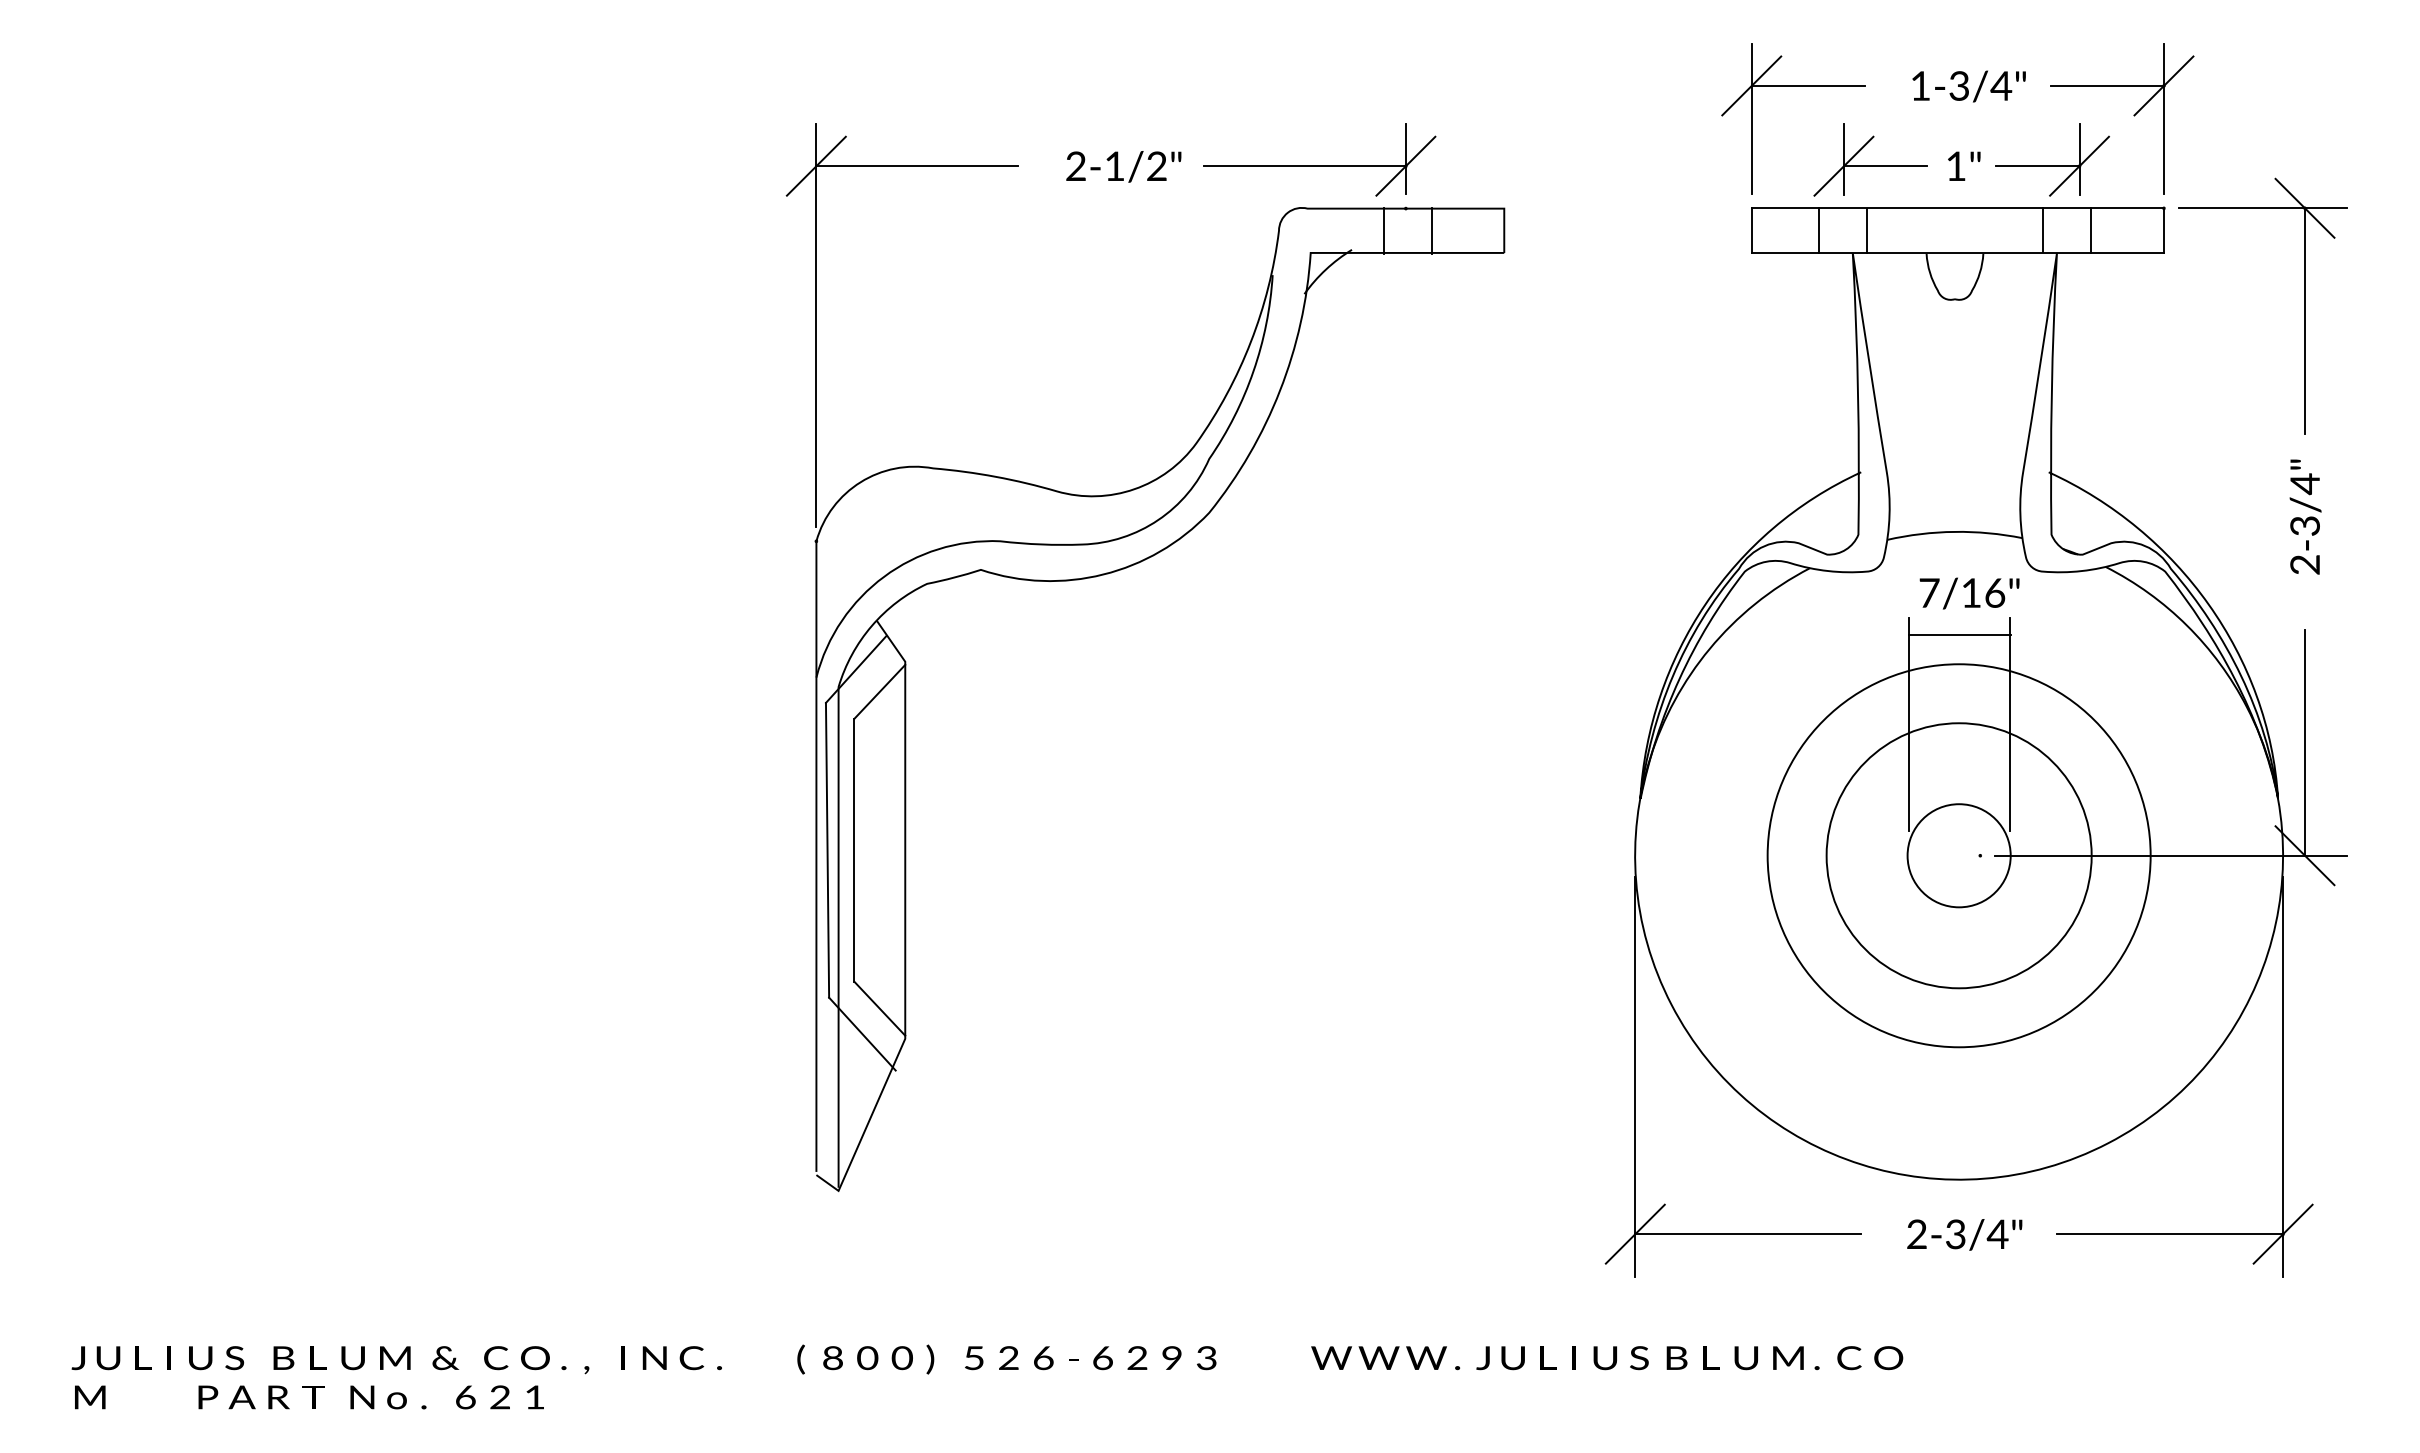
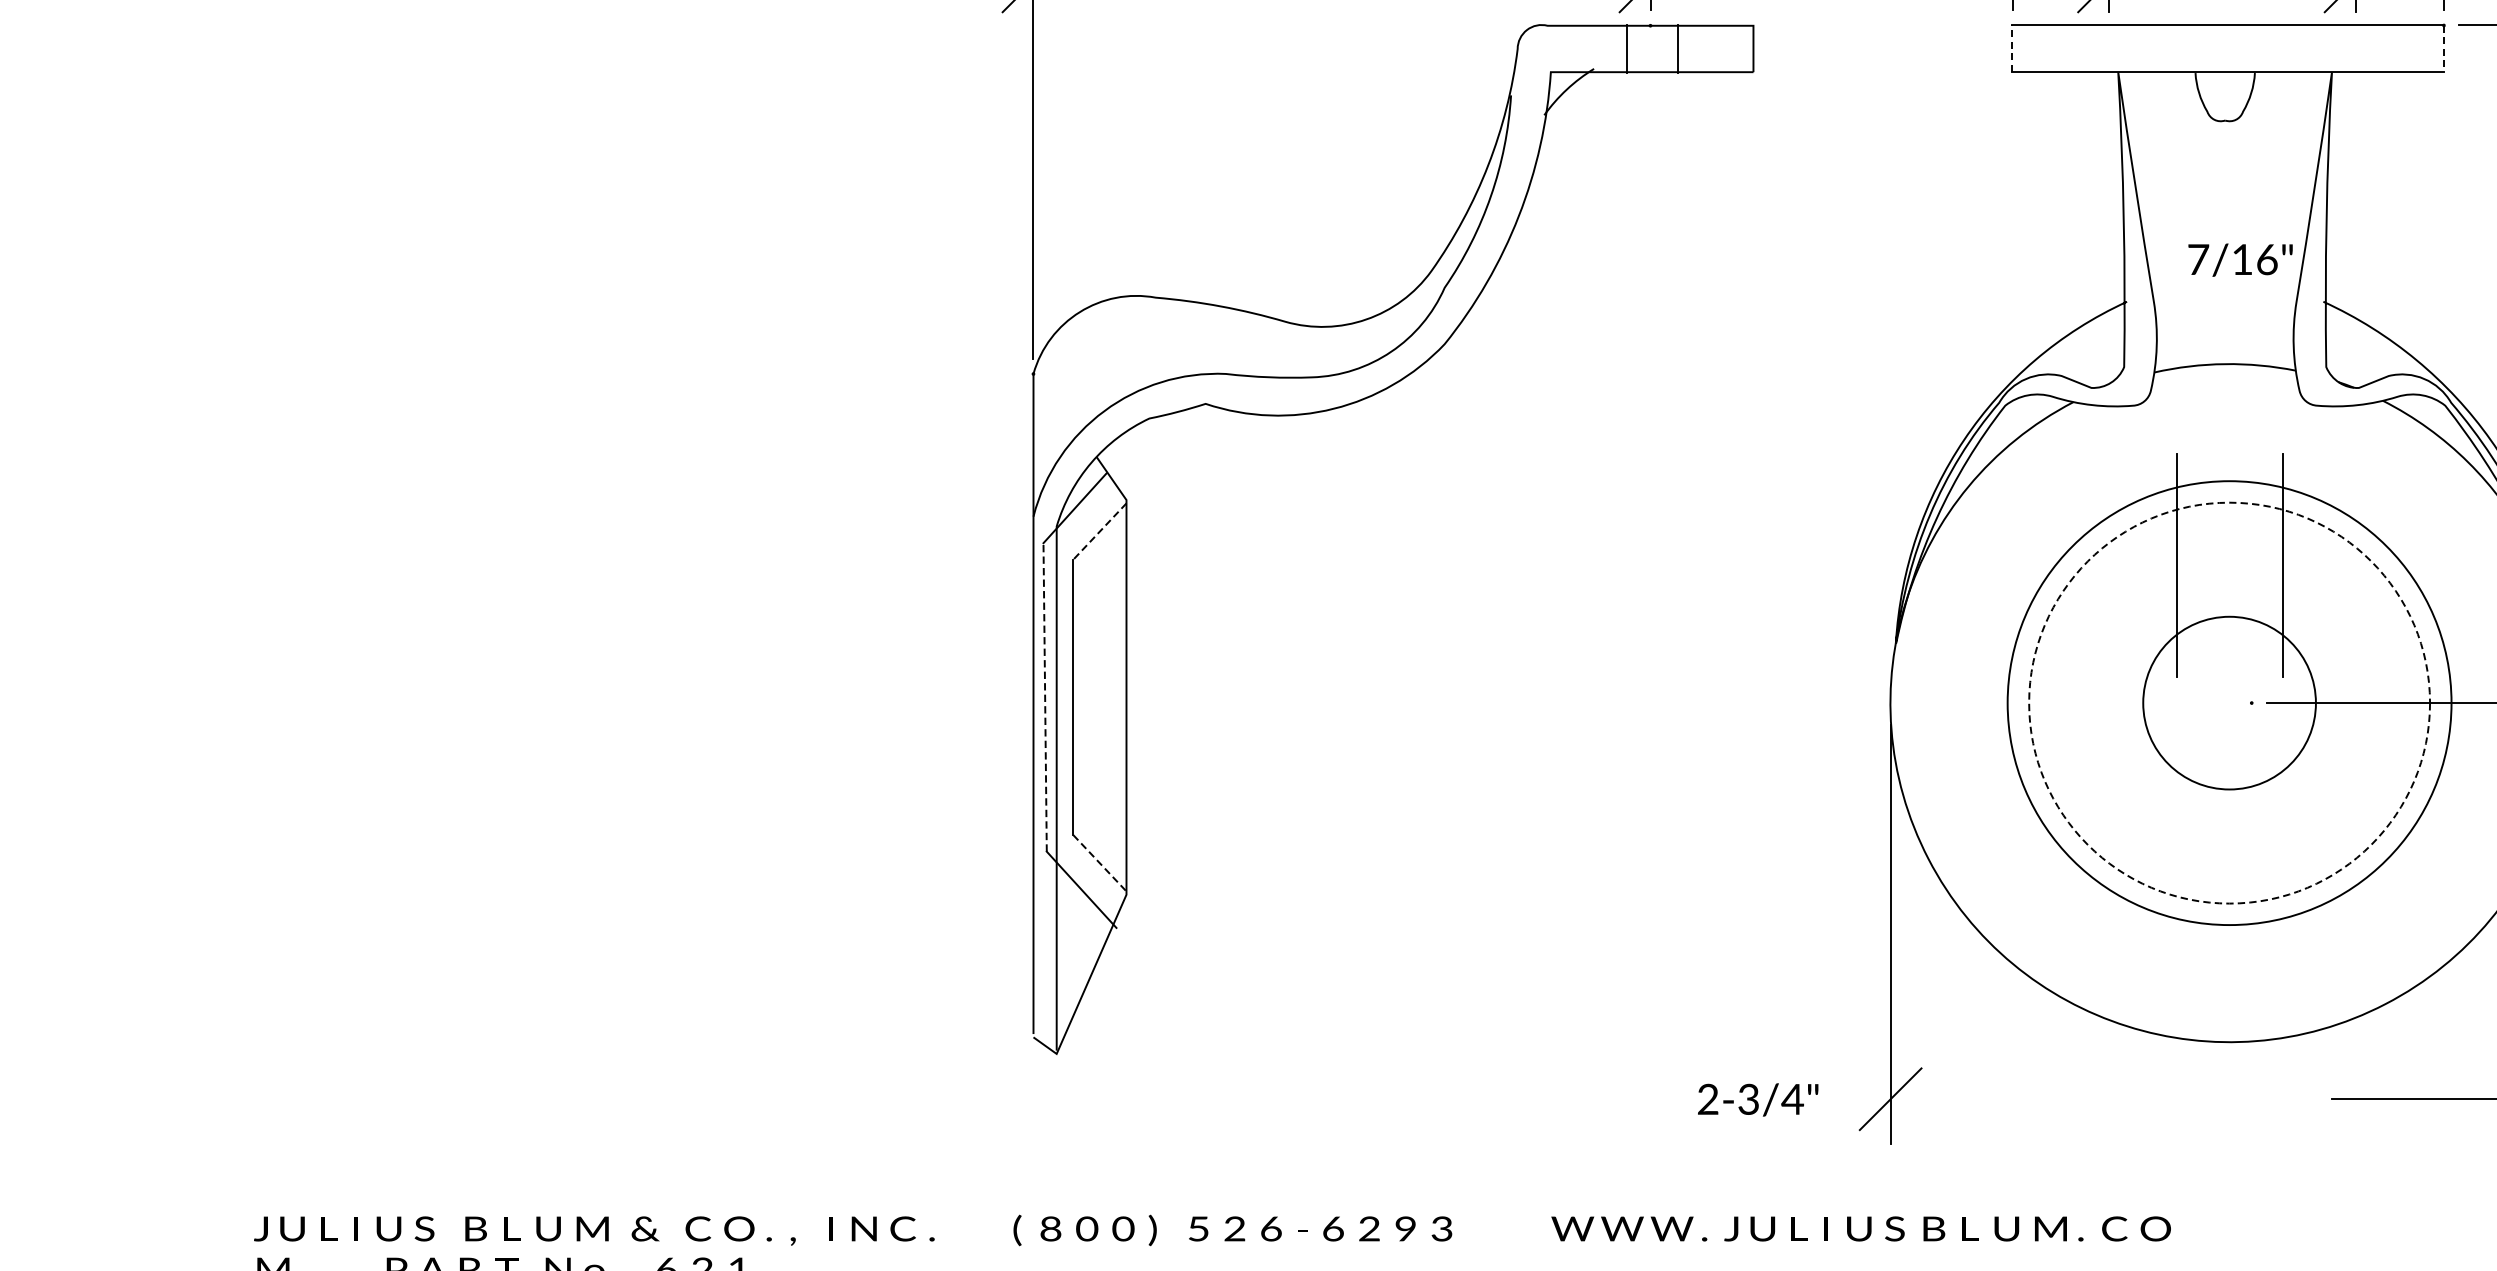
line: (1751, 230) -> (2012, 48), solid -> dashed
line: (1818, 230) -> (2082, 48), removed
line: (1866, 230) -> (2132, 48), removed
line: (2043, 230) -> (2317, 48), removed
line: (2091, 230) -> (2368, 48), removed
line: (2163, 231) -> (2443, 49), solid -> dashed
text: (1969, 593) -> (2240, 260), moved
line: (1959, 634) -> (2229, 471), removed
line: (879, 692) -> (1099, 532), solid -> dashed
line: (827, 849) -> (1045, 696), solid -> dashed
circle: (1958, 855) -> (2228, 702), size x1.6
circle: (1958, 855) -> (2228, 702), size x1.6
circle: (1958, 855) -> (2228, 702), solid -> dashed
line: (880, 1009) -> (1100, 864), solid -> dashed
line: (1748, 1234) -> (2009, 1099), removed
text: (1964, 1234) -> (1757, 1099), moved

